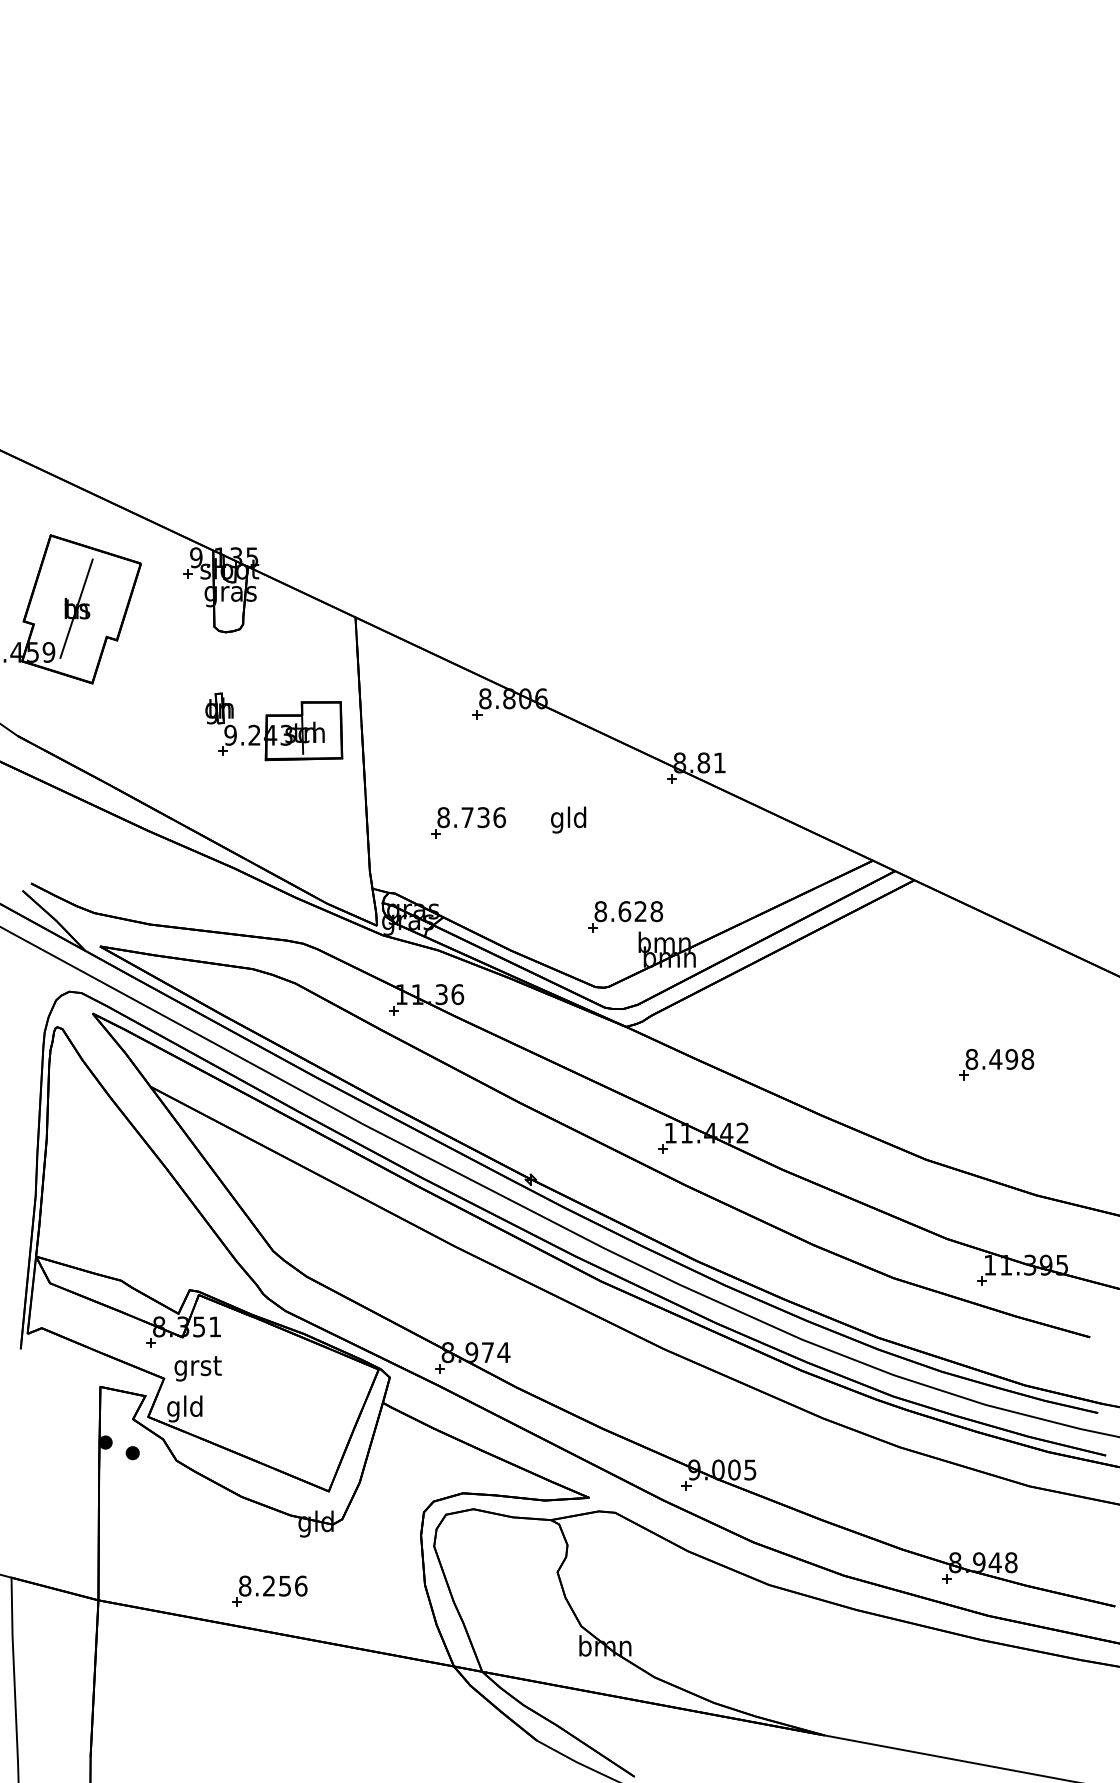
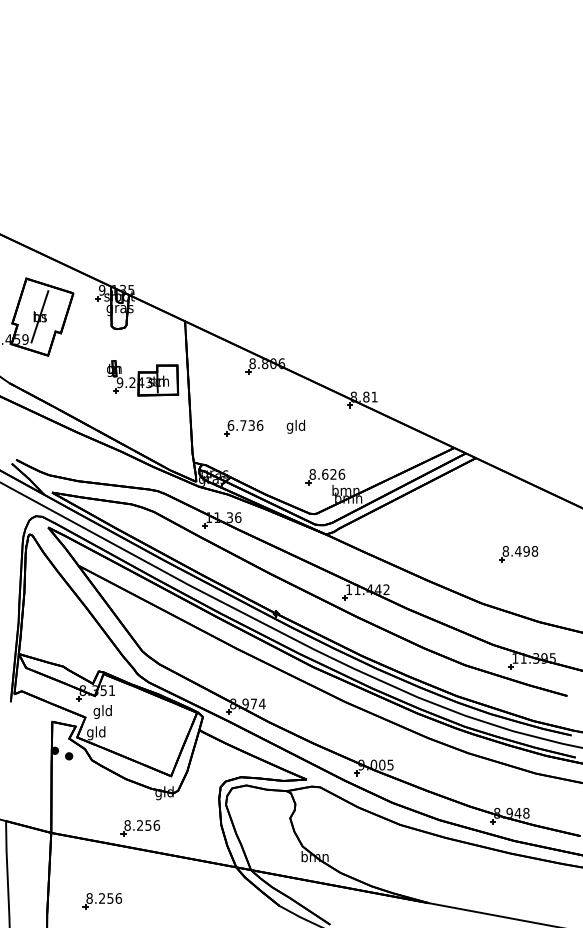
text: (442, 817) -> (230, 425), 8.736 -> 6.736
text: (656, 911) -> (341, 474), 8.628 -> 8.626
text: (198, 1367) -> (103, 711), grst -> gld
part: (196, 1732) -> (102, 901), added

